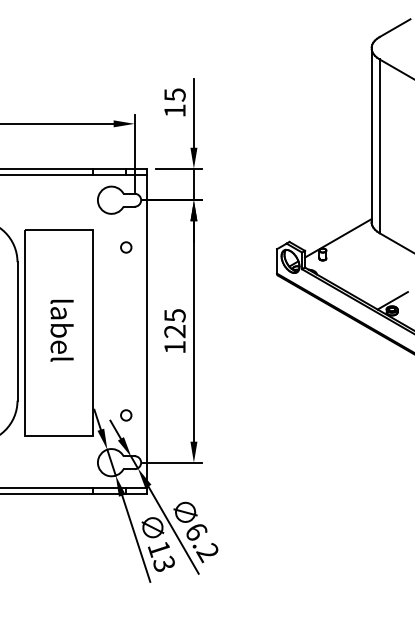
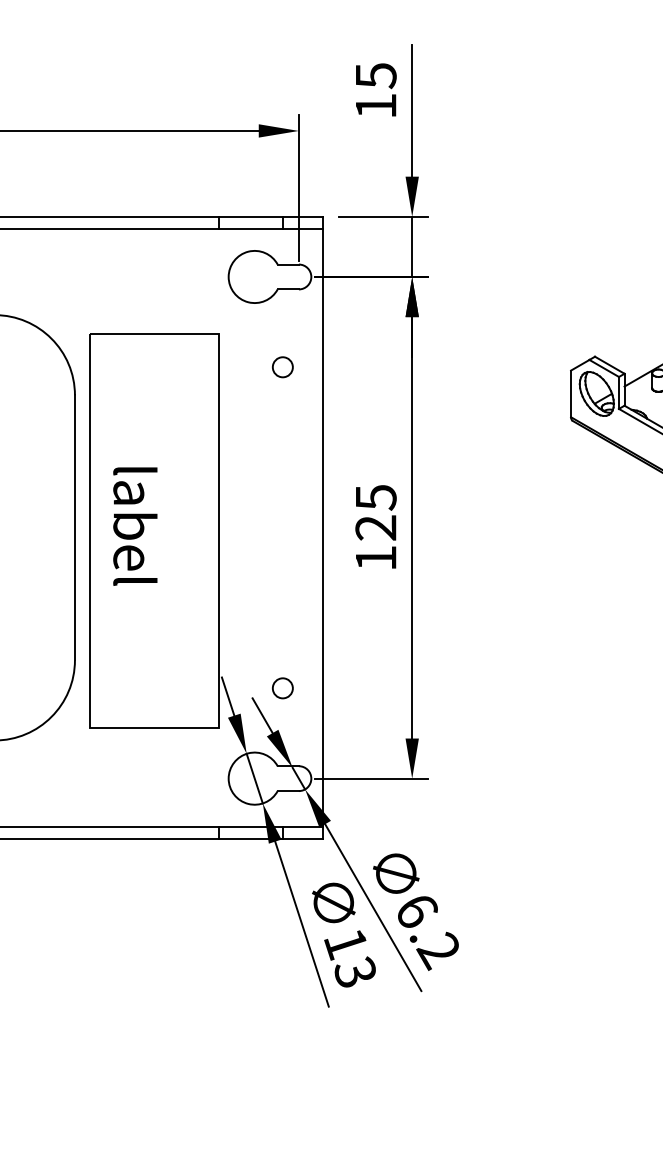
text: (61, 330) -> (134, 525), moved

